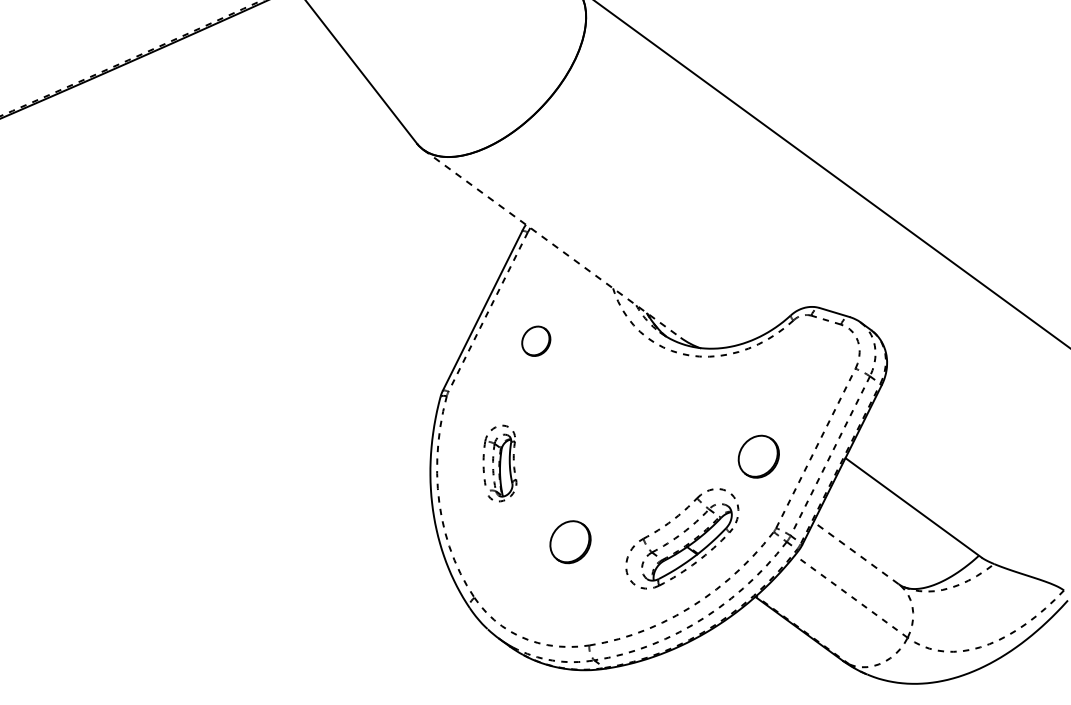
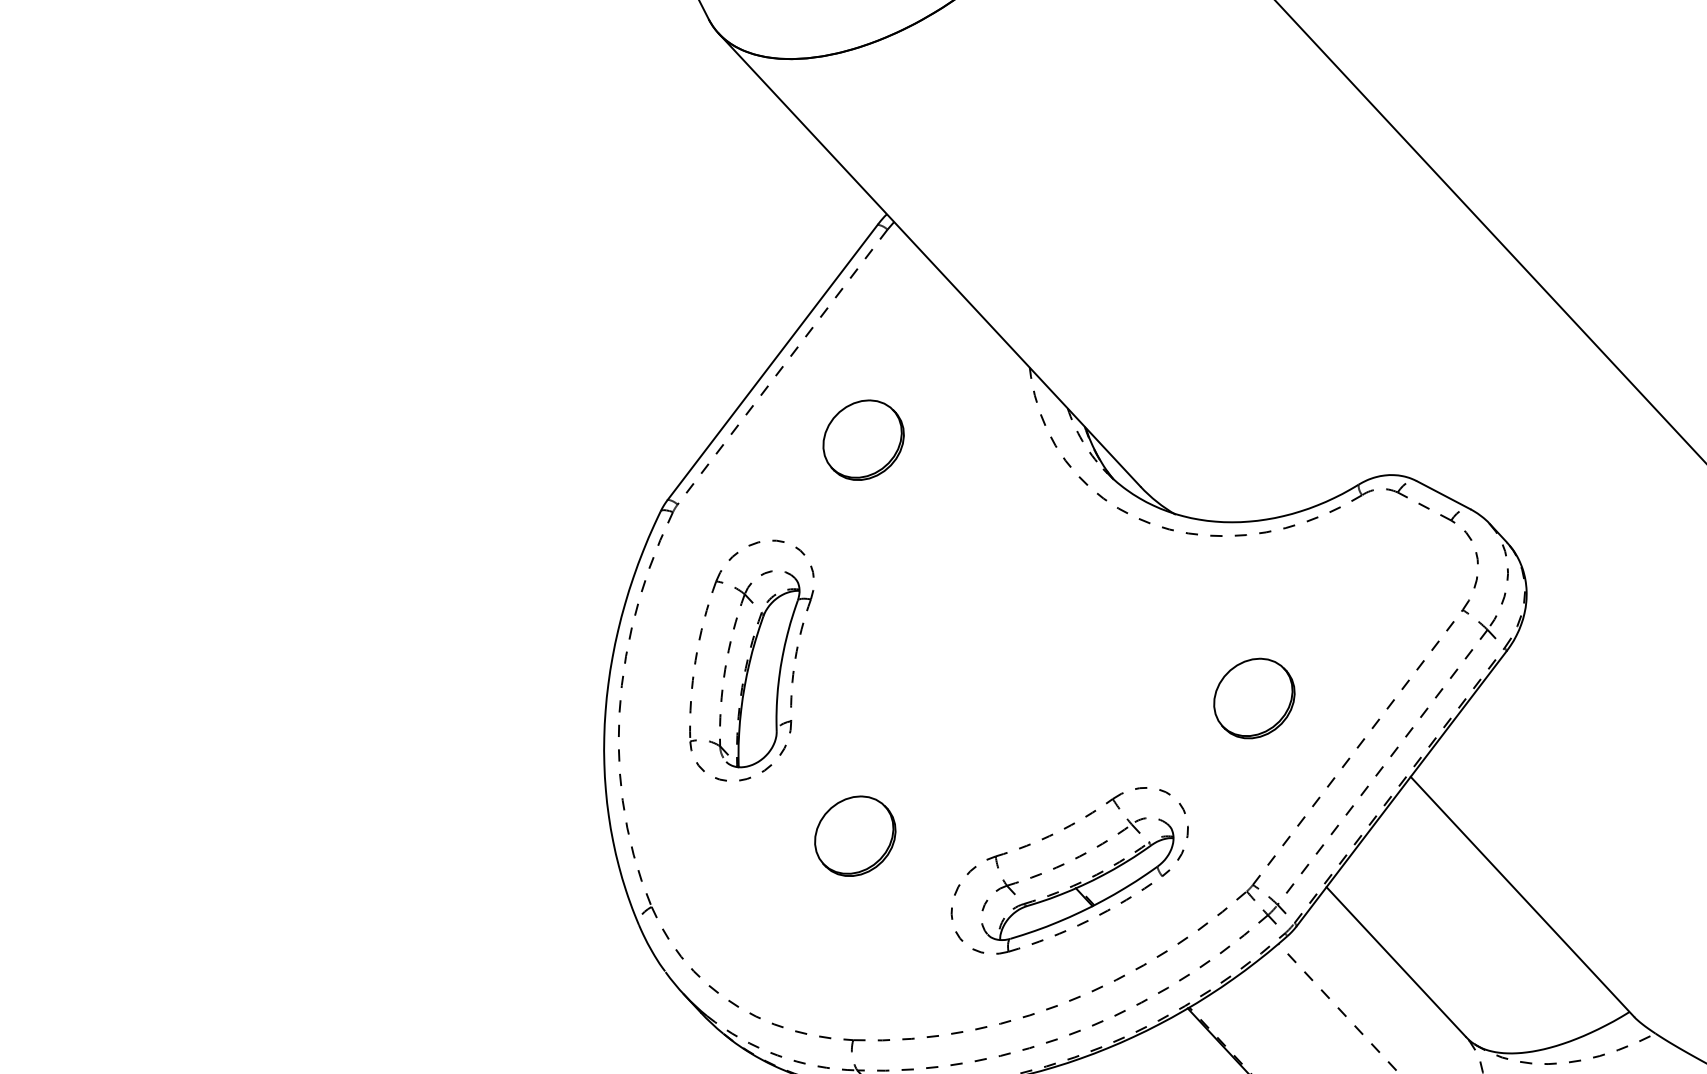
line: (552, 244) -> (930, 261), dashed -> solid
part: (536, 341) -> (864, 440), size x1.43
part: (758, 456) -> (1253, 697), moved
part: (499, 463) -> (748, 660), size x1.67
line: (856, 553) -> (1396, 962), dashed -> solid

